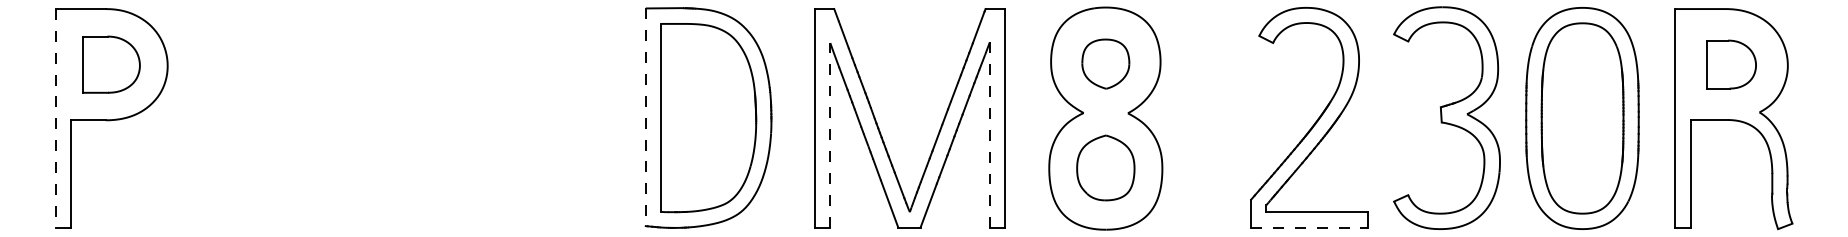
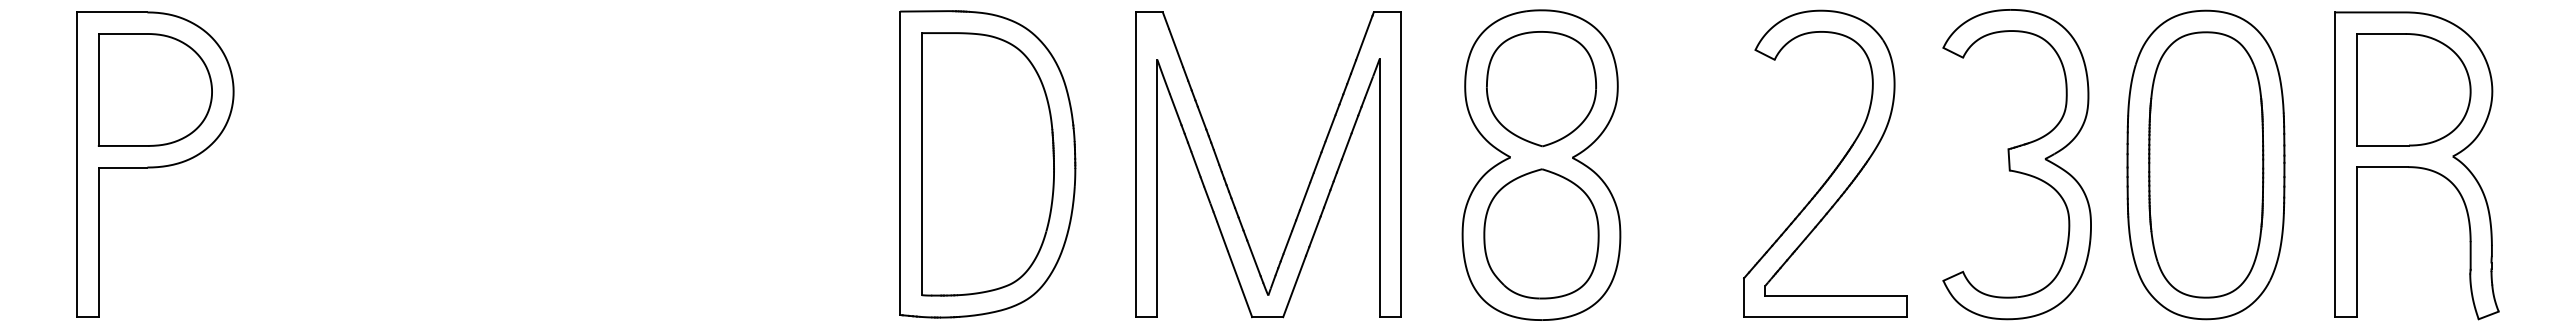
part: (110, 64) -> (154, 89), size x1.43
part: (1105, 64) -> (1541, 89), size x1.67
part: (1731, 64) -> (2413, 89), size x1.67
line: (646, 117) -> (900, 163), dashed -> solid
line: (55, 118) -> (77, 165), dashed -> solid
line: (830, 135) -> (1157, 188), dashed -> solid
line: (989, 135) -> (1379, 188), dashed -> solid
part: (1105, 167) -> (1541, 233), size x1.43
line: (1309, 227) -> (1825, 317), dashed -> solid

